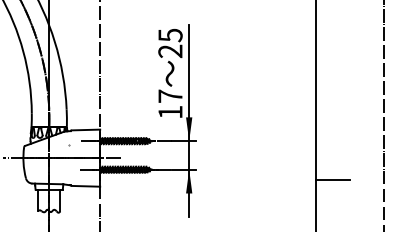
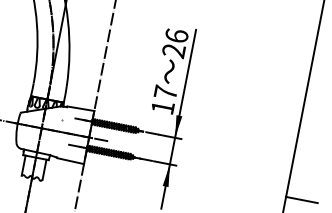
text: (170, 35) -> (176, 36), 25 -> 26

